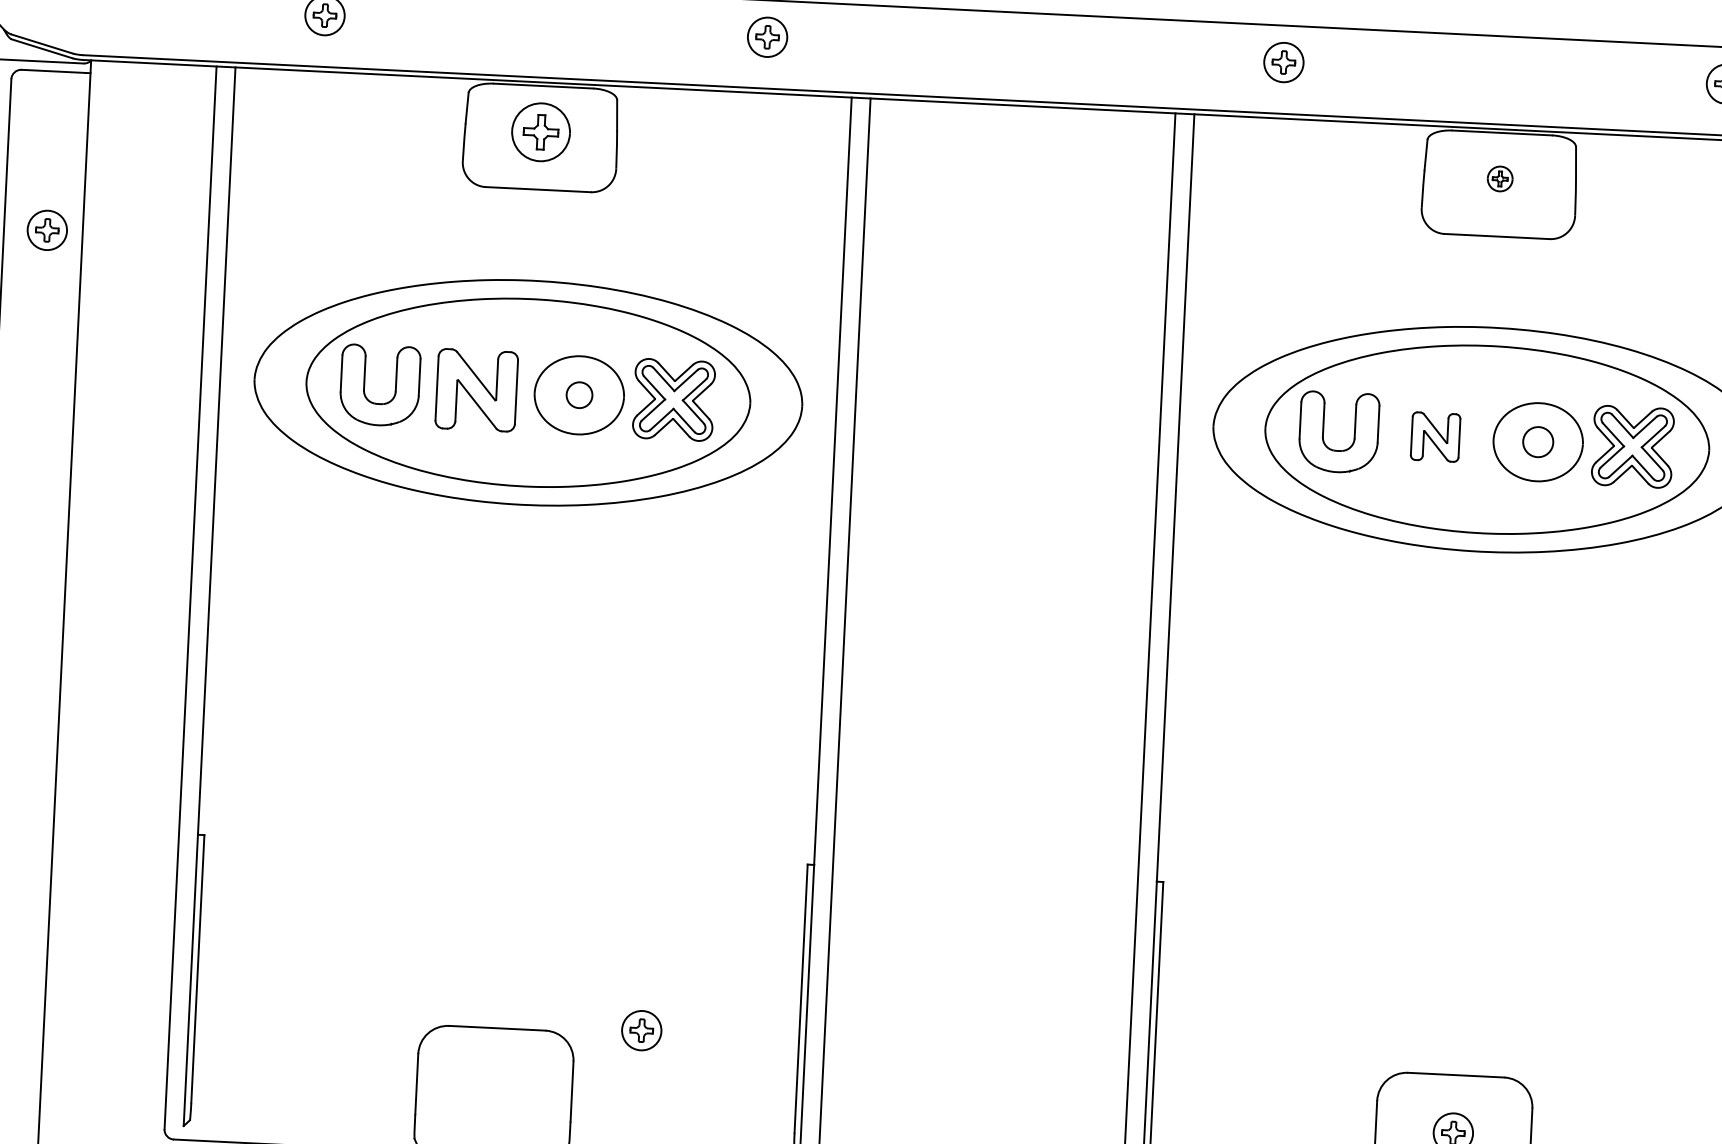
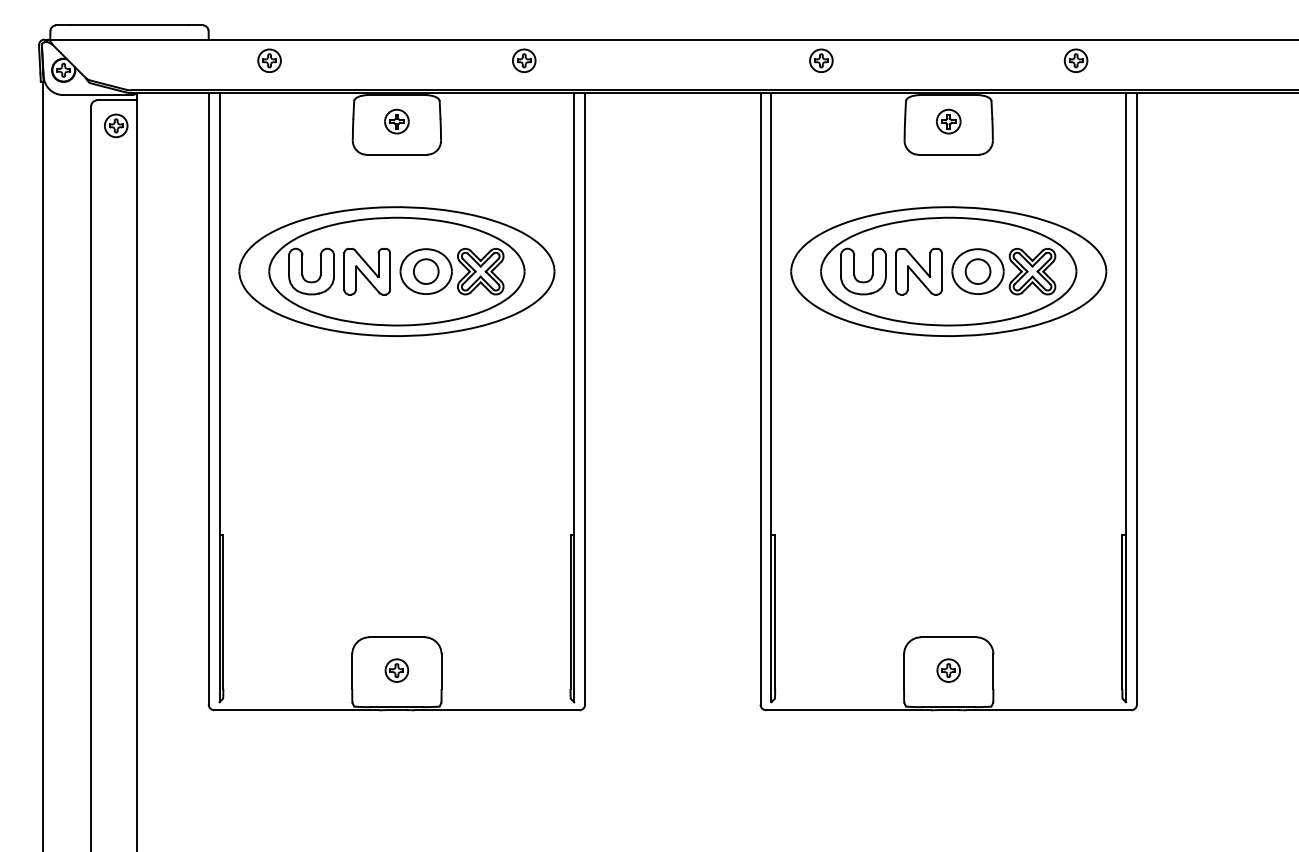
part: (540, 131) -> (396, 121), size x0.71
part: (1499, 178) -> (948, 121), size x1.67
part: (47, 229) -> (116, 125), moved
circle: (579, 395) -> (426, 271), size x1.67
part: (1434, 436) -> (918, 271), size x1.67
circle: (1537, 441) -> (977, 271), size x1.43
part: (641, 1030) -> (396, 670), moved

